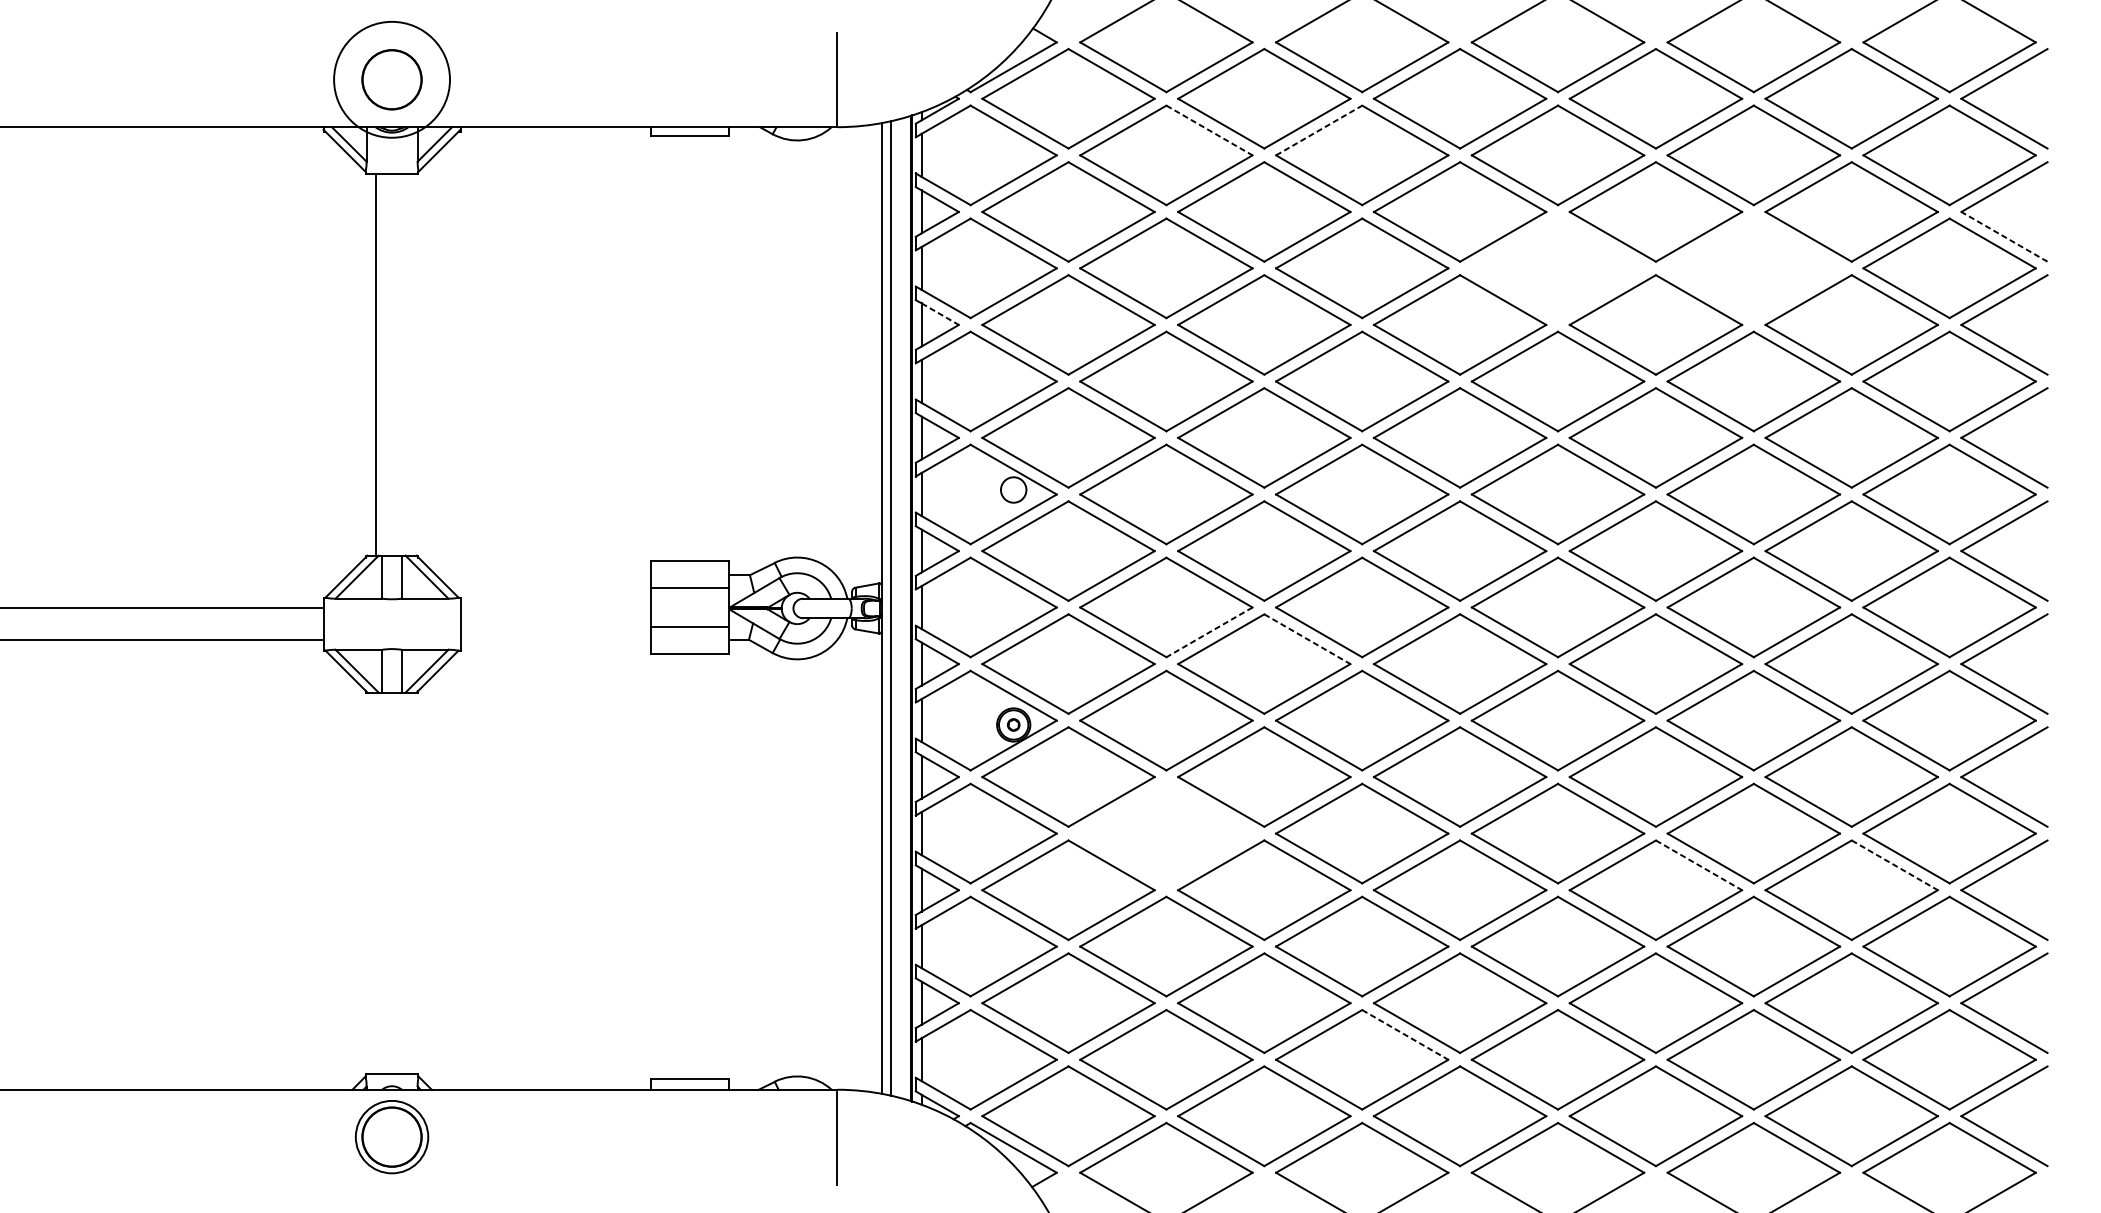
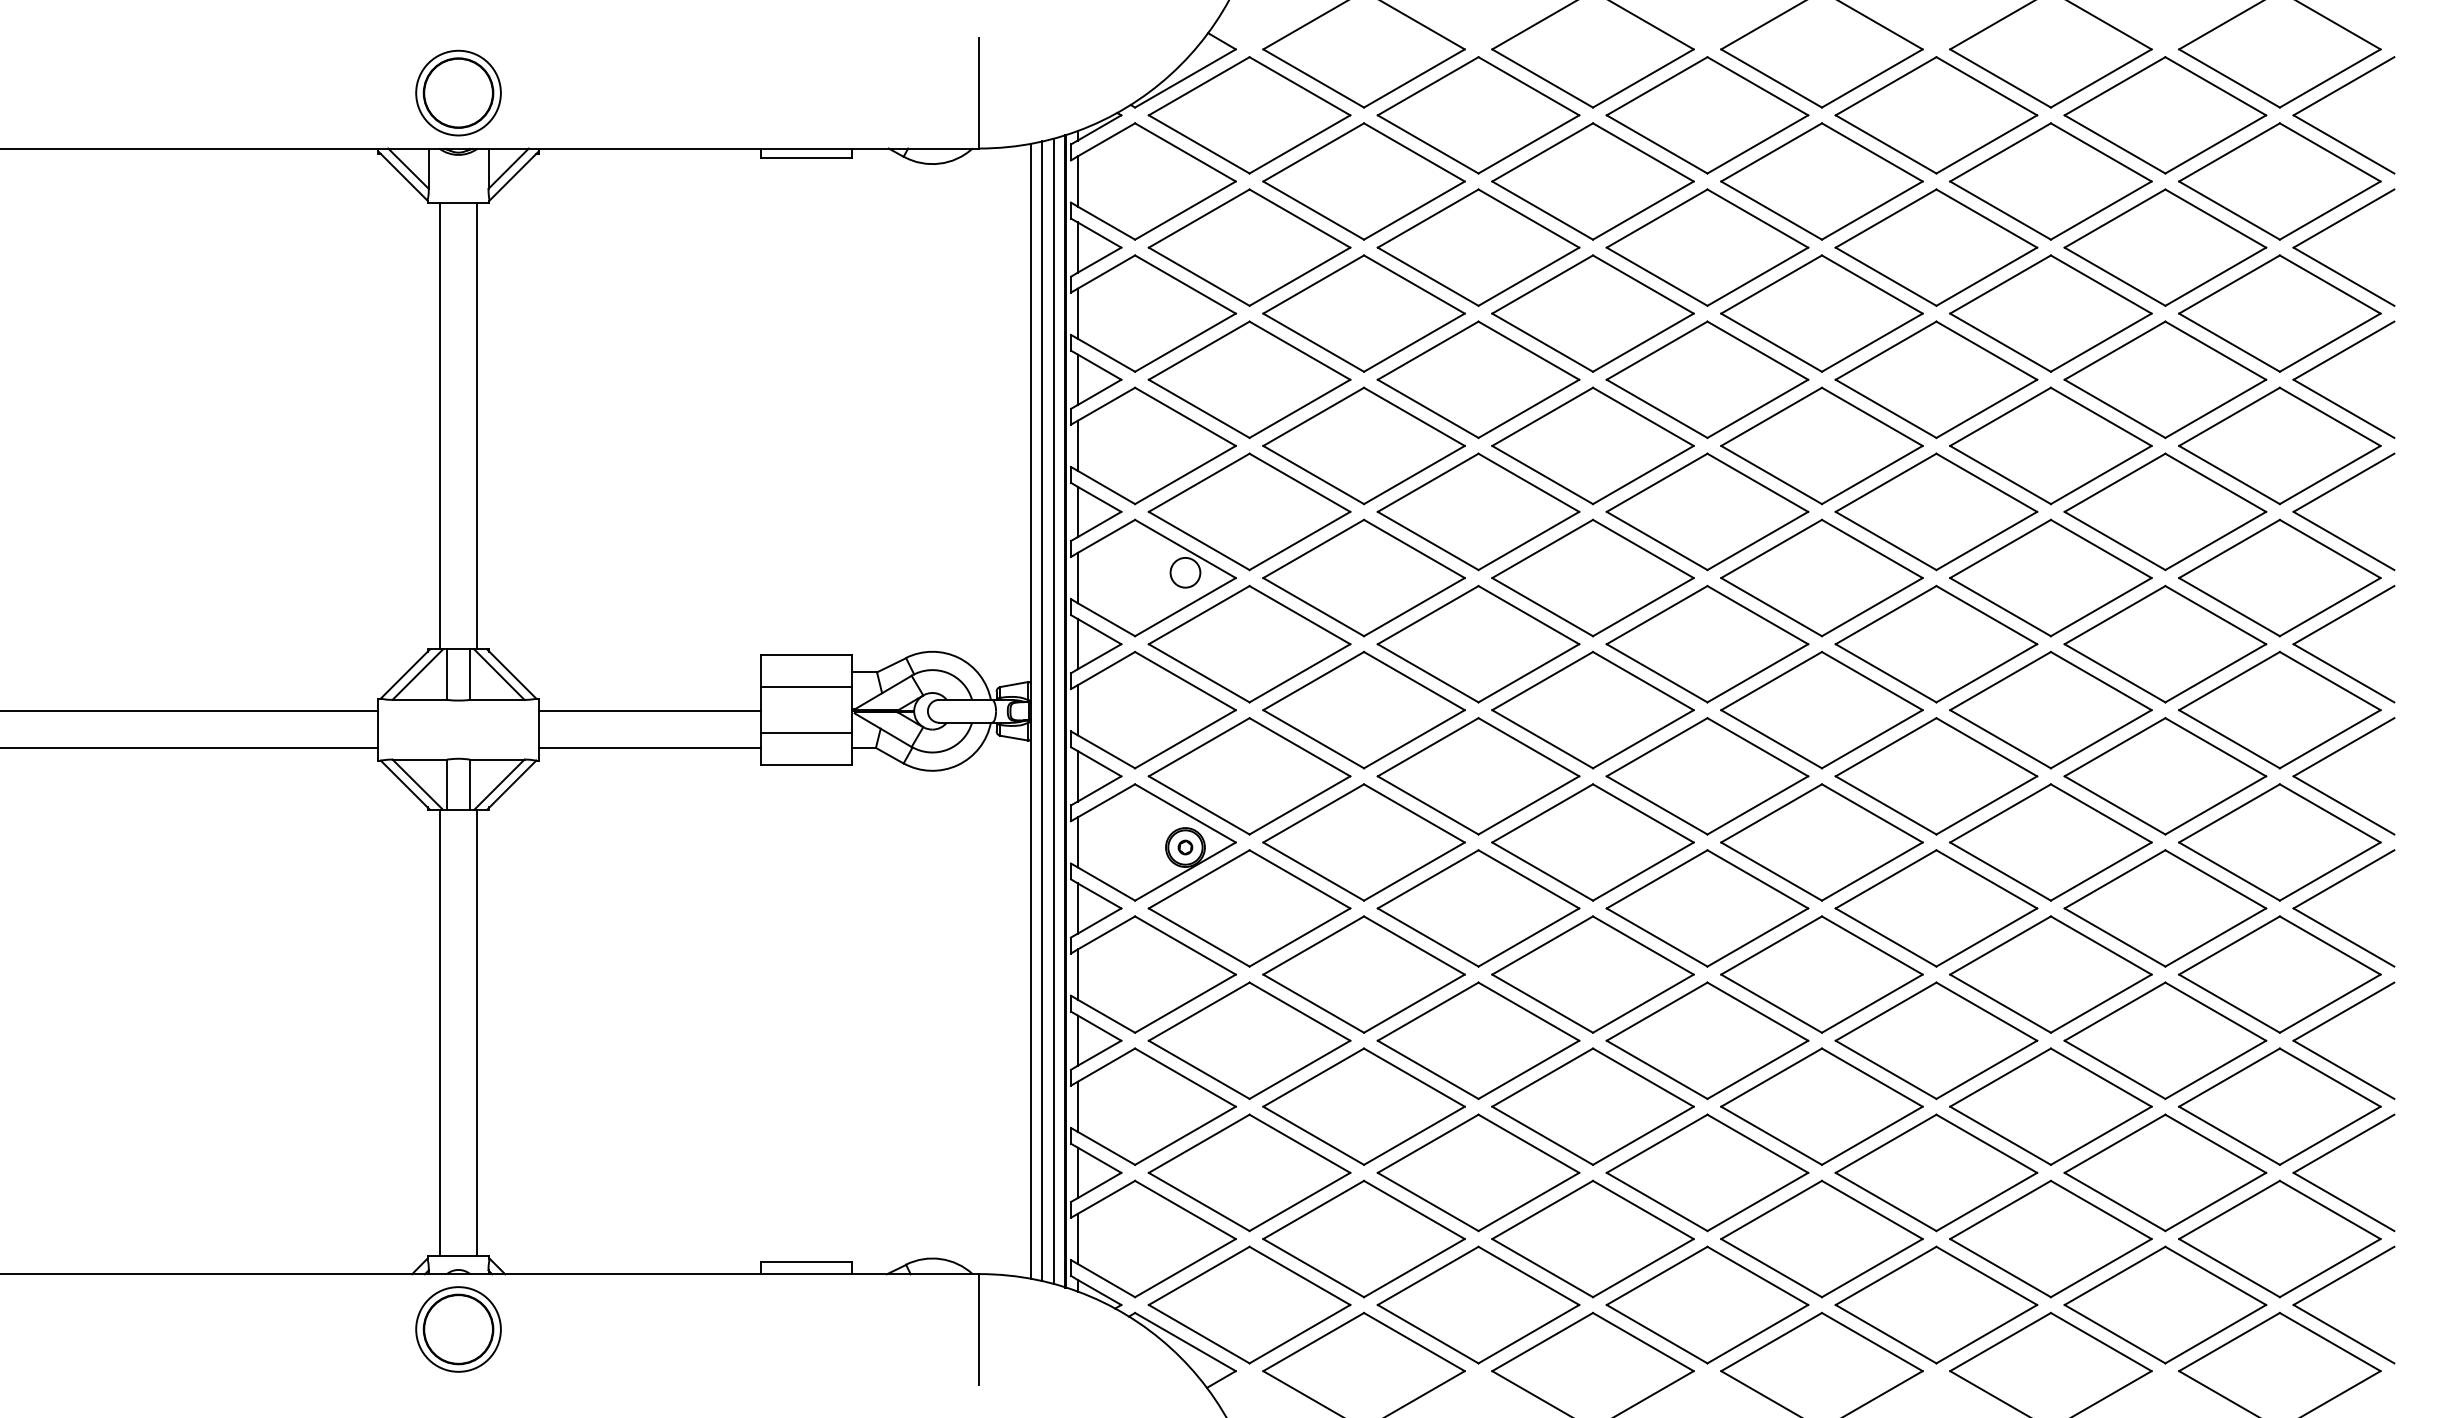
circle: (391, 79) -> (458, 92), size x0.62
line: (1209, 130) -> (1414, 152), dashed -> solid
line: (1319, 130) -> (1543, 152), dashed -> solid
line: (2004, 236) -> (2343, 276), dashed -> solid
part: (1557, 268) -> (1821, 313), added
part: (1753, 268) -> (2050, 313), added
line: (941, 314) -> (1100, 367), dashed -> solid
line: (407, 364) -> (476, 426), added
line: (555, 608) -> (649, 711), added
line: (900, 608) -> (1053, 711), added
line: (1209, 632) -> (1414, 739), dashed -> solid
line: (555, 639) -> (649, 747), added
line: (1307, 639) -> (1529, 747), dashed -> solid
part: (1165, 833) -> (1363, 974), added
line: (1699, 865) -> (1987, 1011), dashed -> solid
line: (1895, 865) -> (2216, 1011), dashed -> solid
line: (376, 883) -> (440, 1032), added
line: (407, 883) -> (476, 1032), added
line: (1405, 1035) -> (1643, 1210), dashed -> solid

